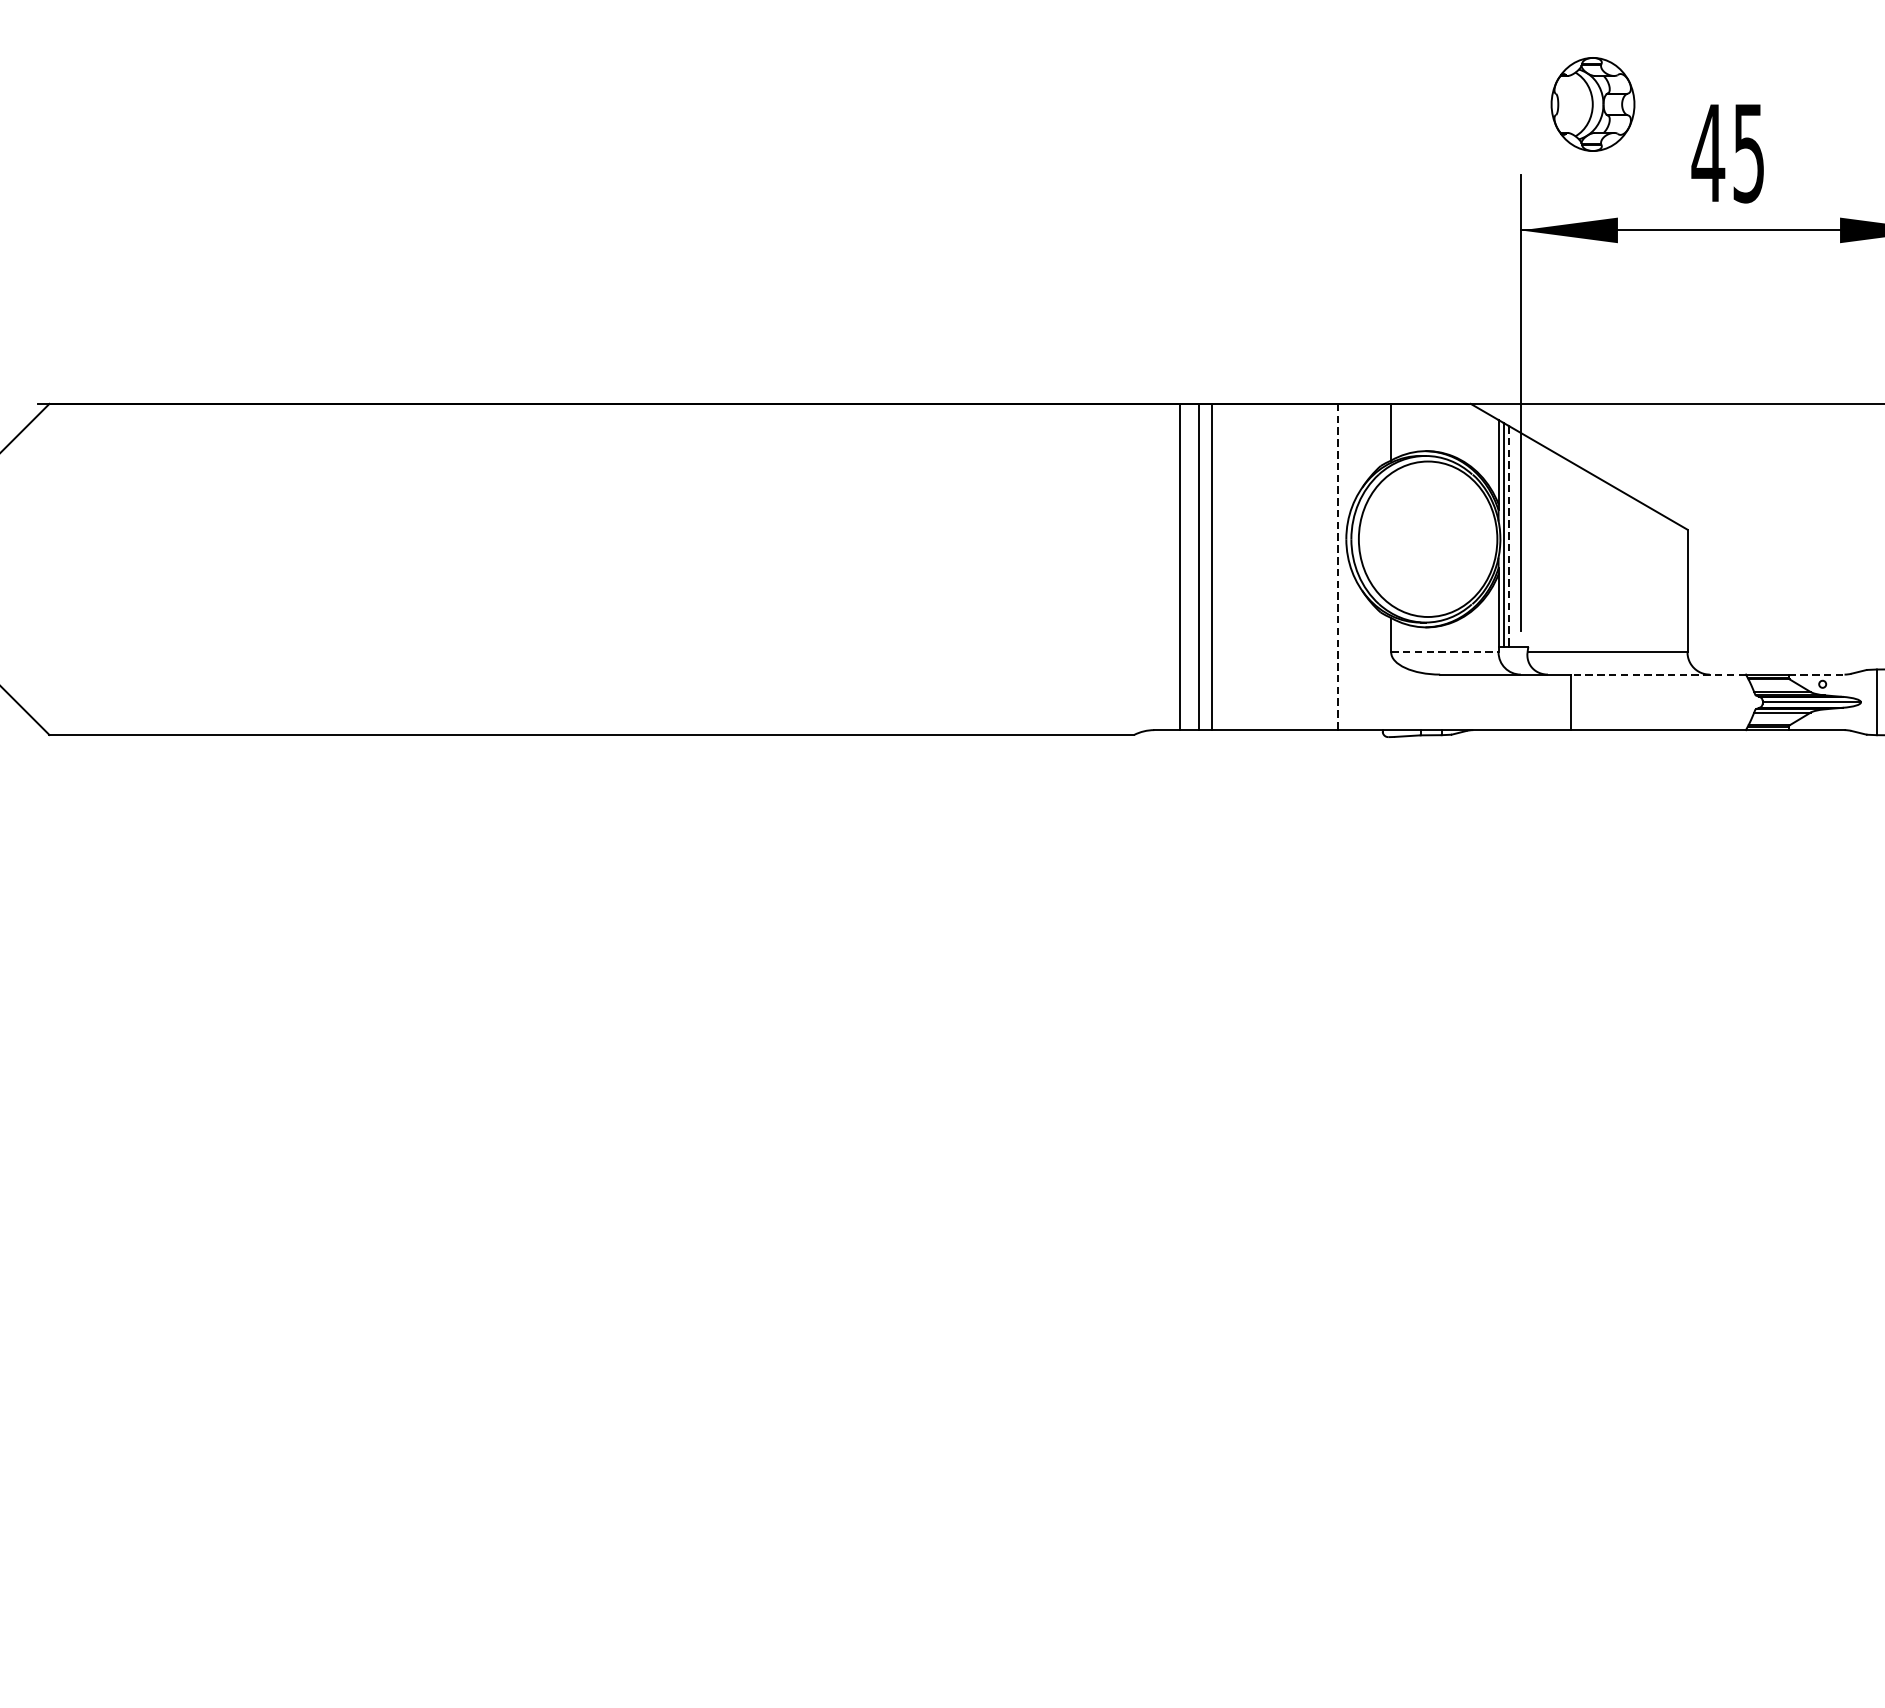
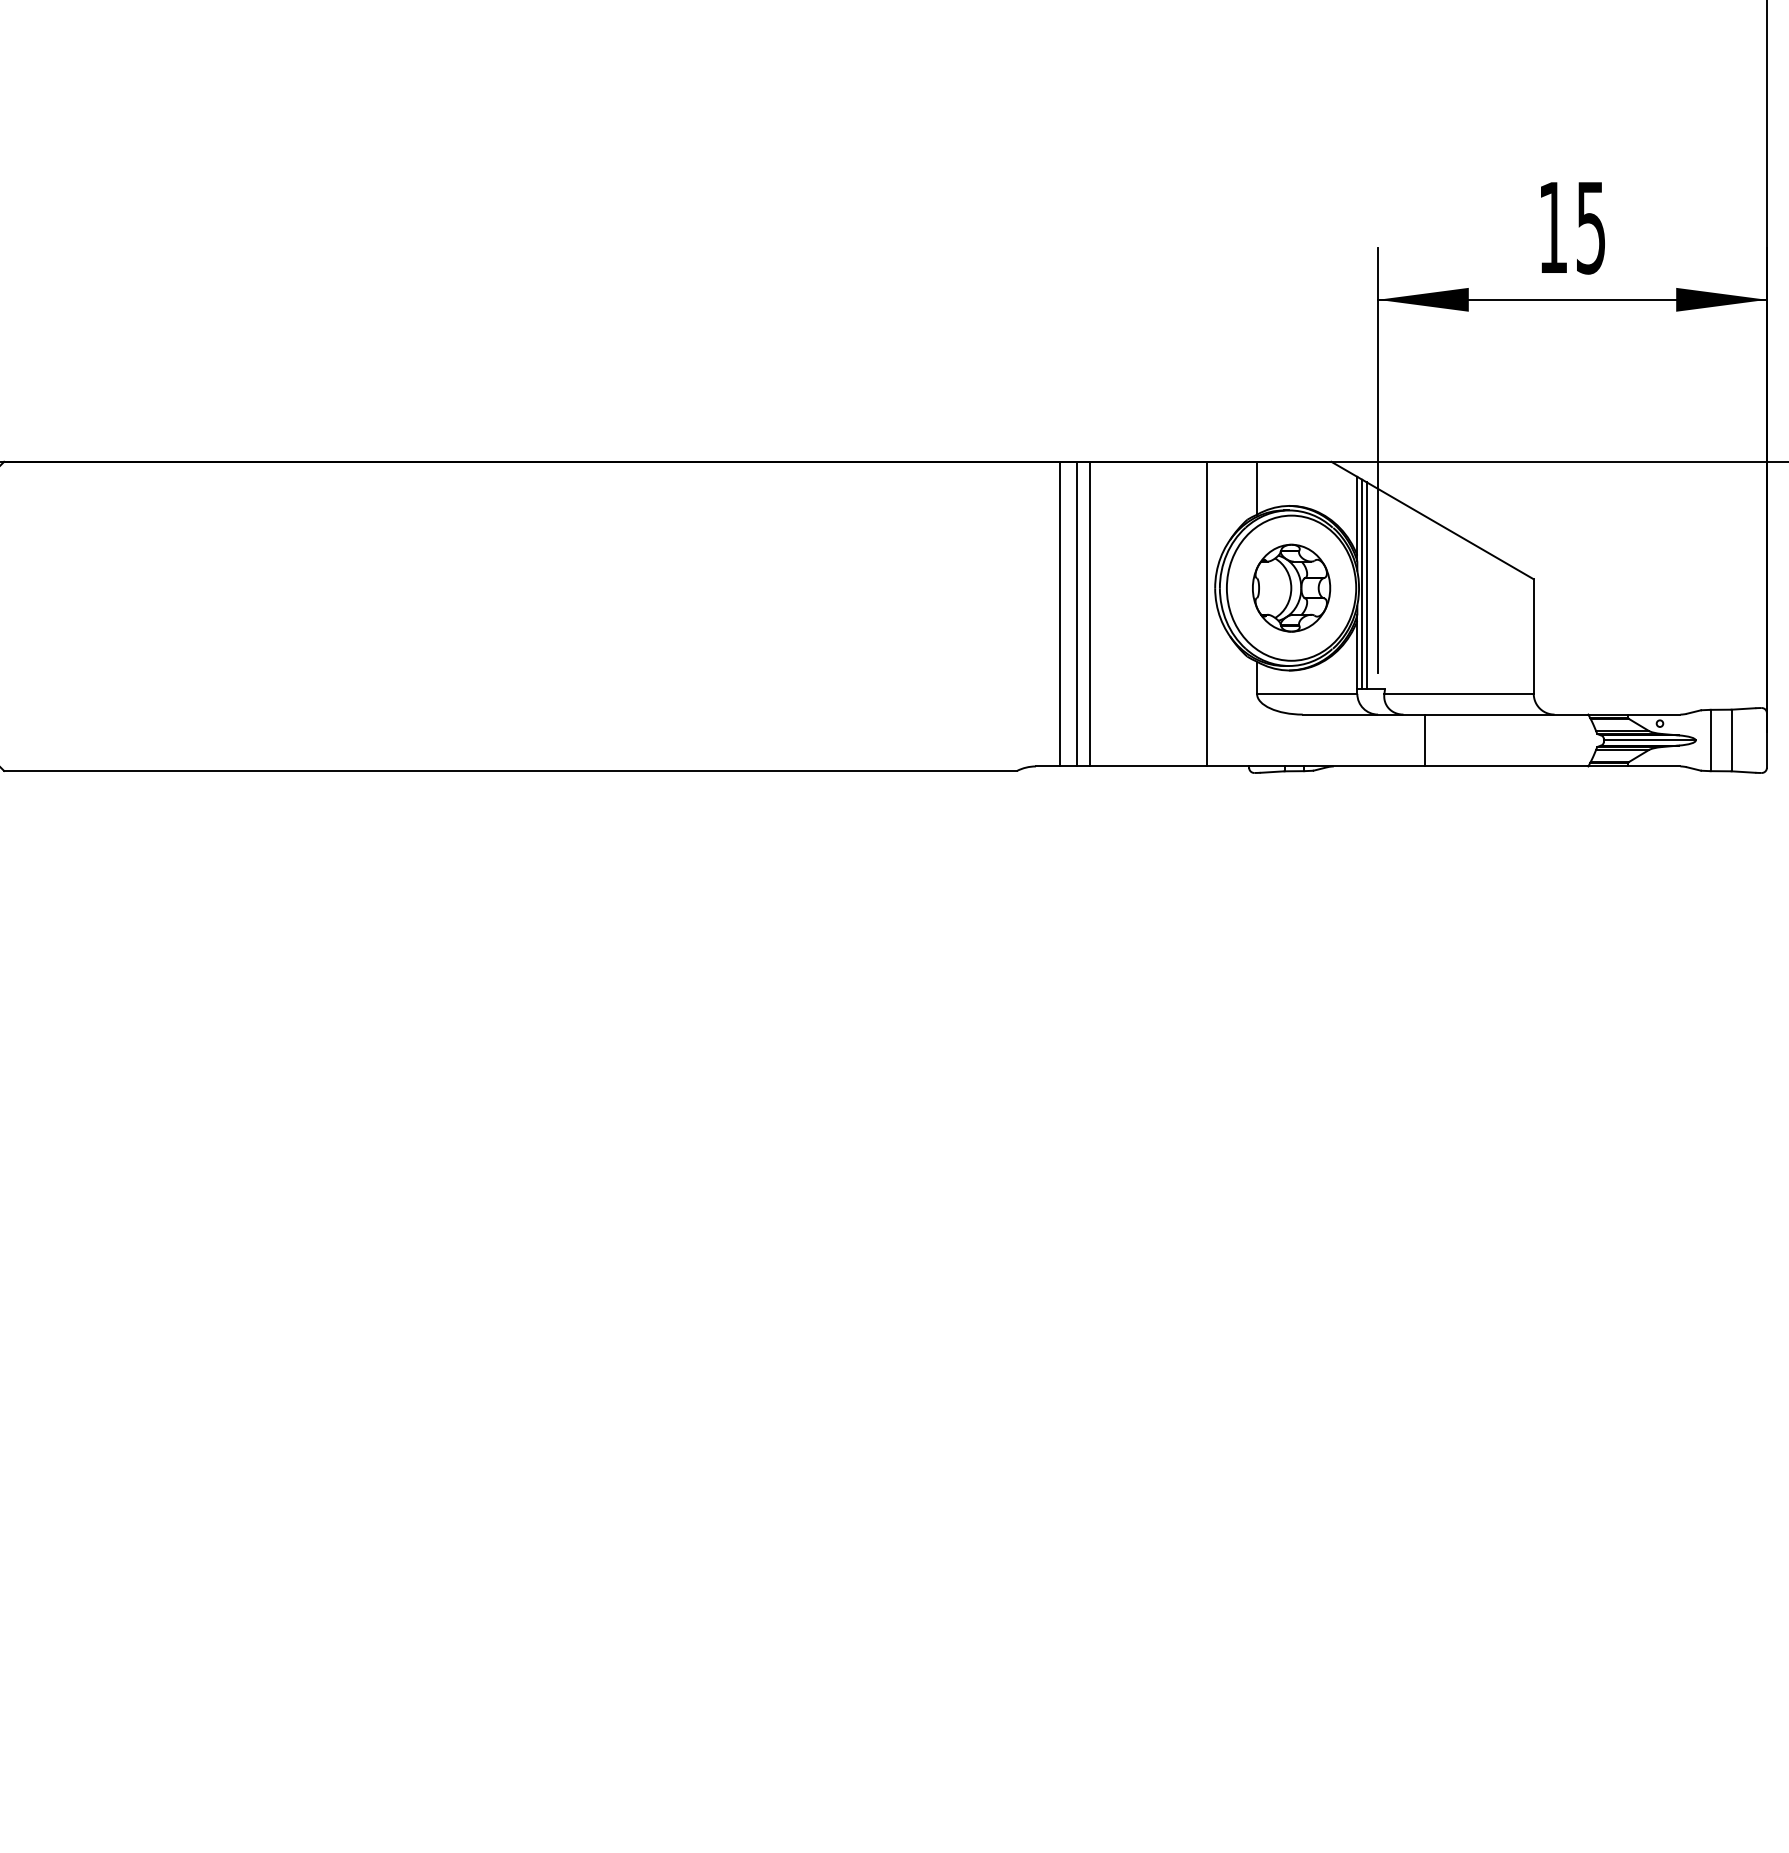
part: (1592, 103) -> (1291, 587), moved
text: (1707, 152) -> (1552, 227), 45 -> 15
line: (1509, 537) -> (1367, 586), dashed -> solid
line: (1337, 567) -> (1206, 614), dashed -> solid
line: (1445, 652) -> (1307, 693), dashed -> solid
line: (1658, 674) -> (1506, 714), dashed -> solid
line: (1816, 674) -> (1654, 714), dashed -> solid

